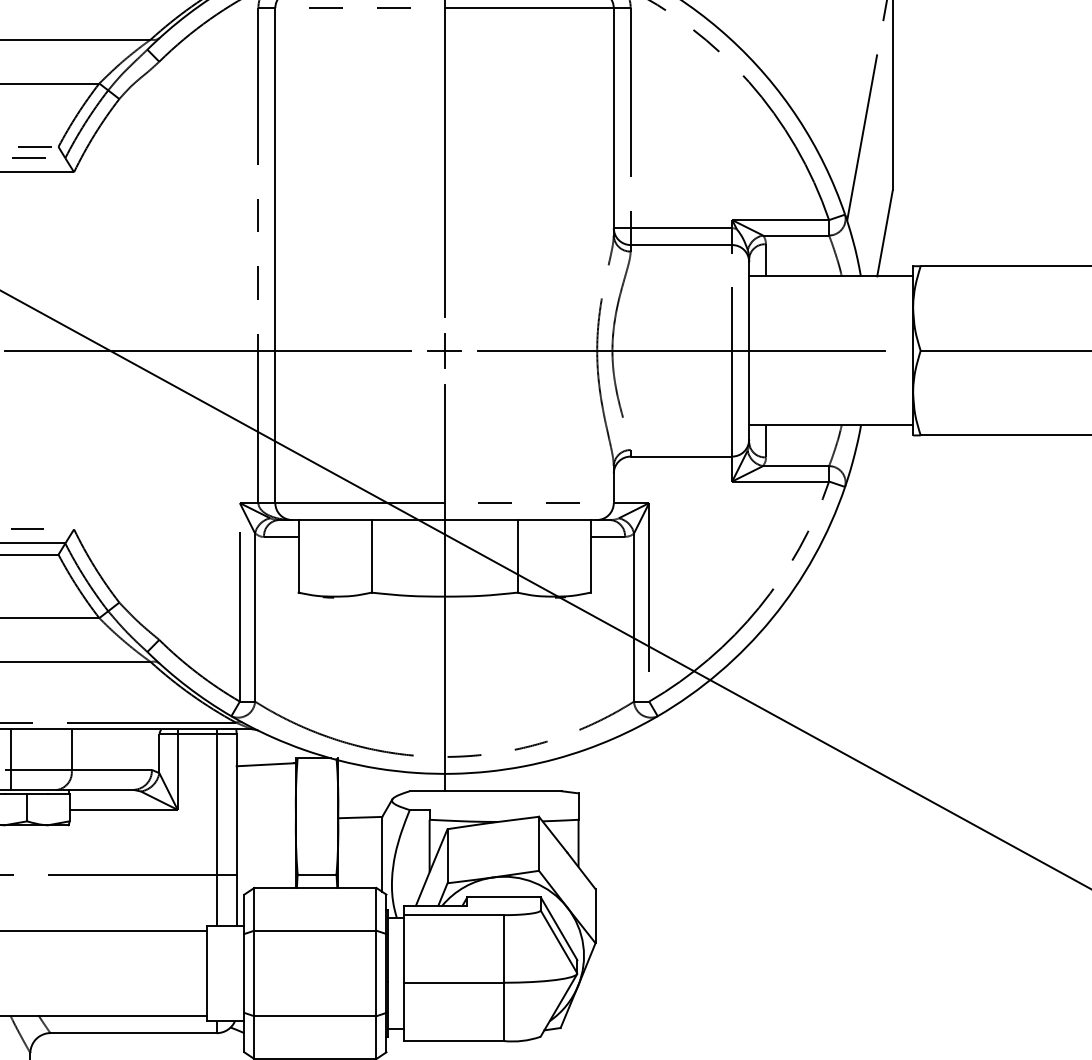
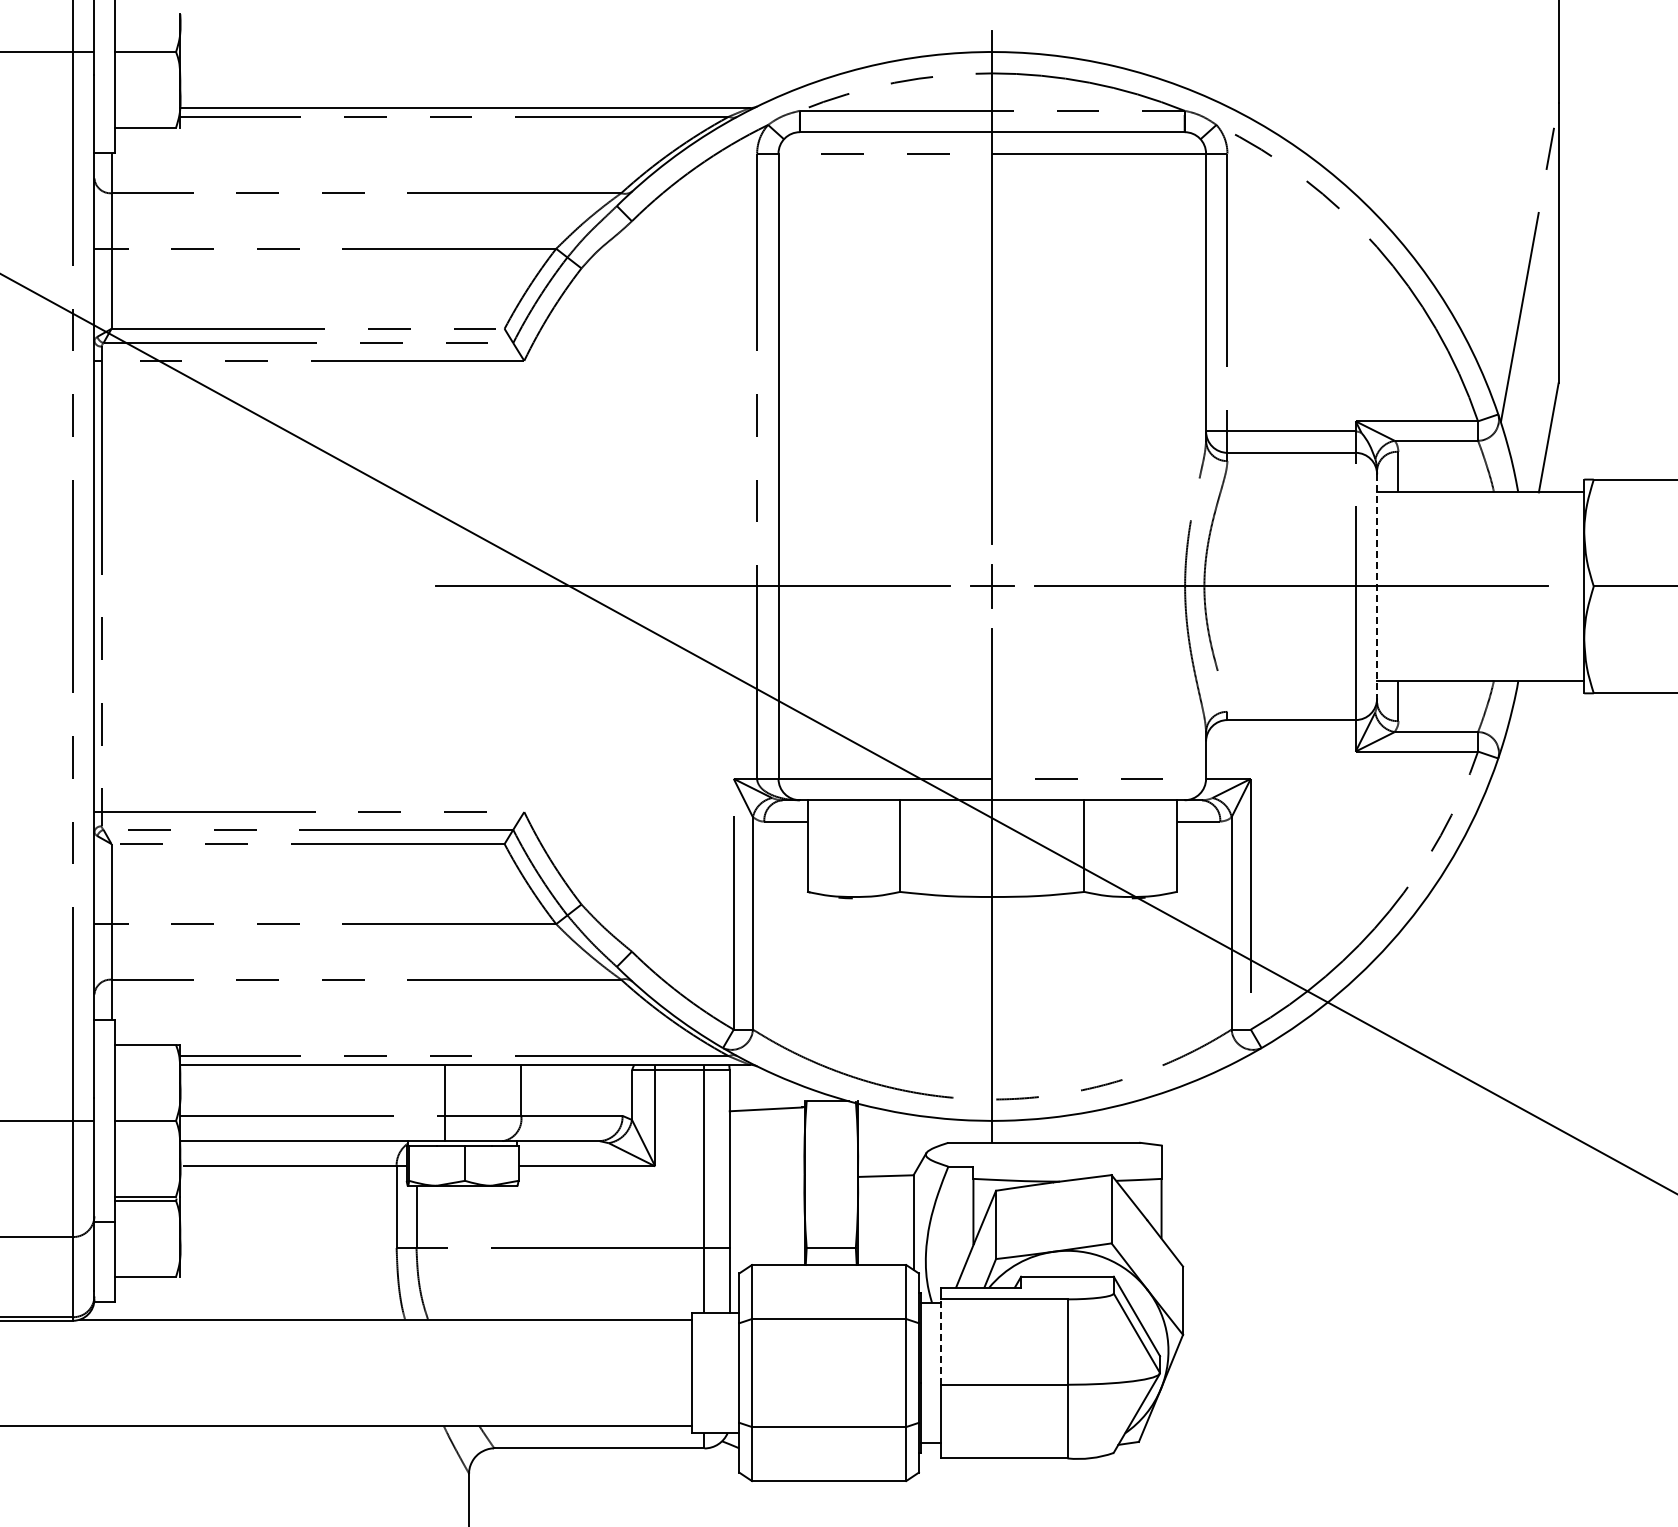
line: (749, 350) -> (1377, 586), solid -> dashed
line: (403, 949) -> (940, 1342), solid -> dashed

